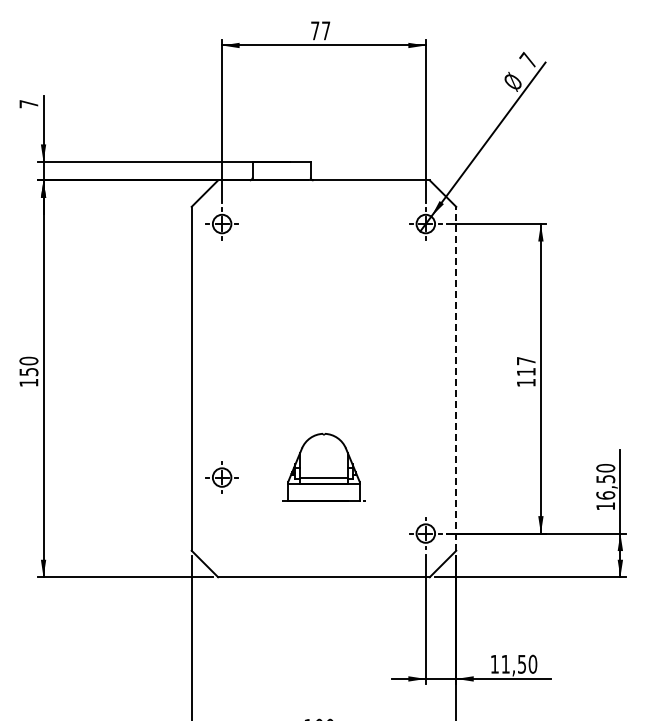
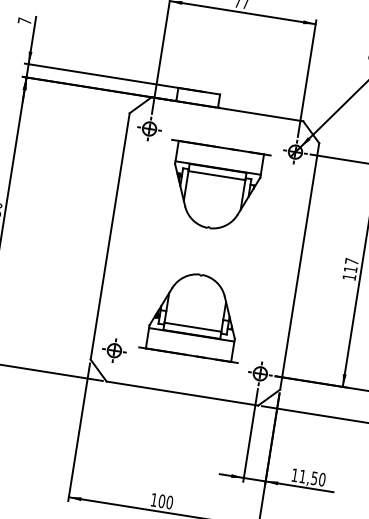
part: (323, 290) -> (214, 188), added
line: (456, 378) -> (299, 266), dashed -> solid
part: (323, 467) -> (194, 314), size x1.67
part: (221, 477) -> (113, 350), moved

